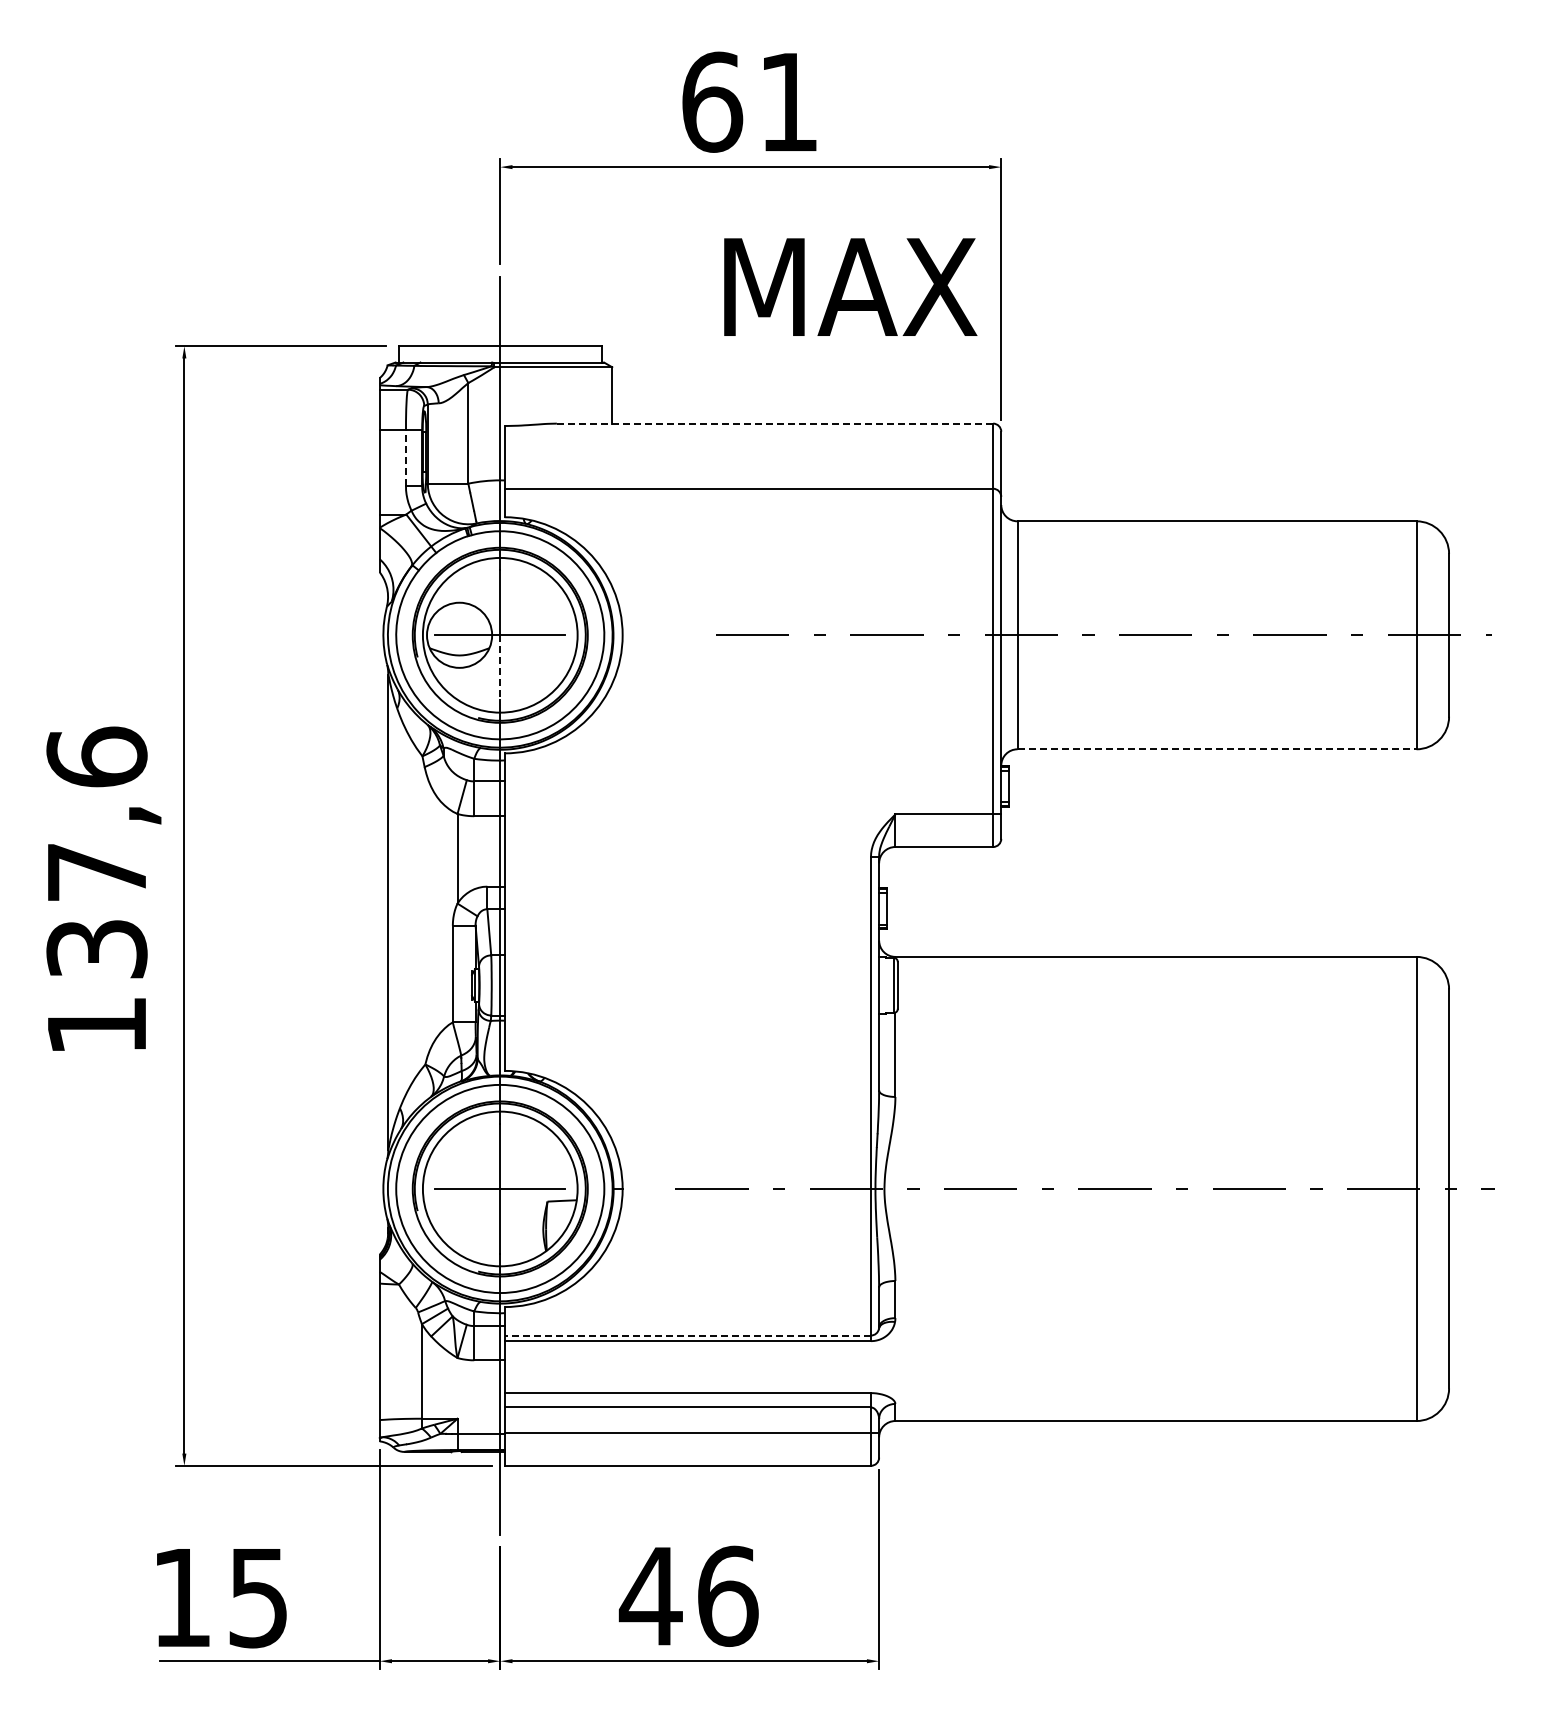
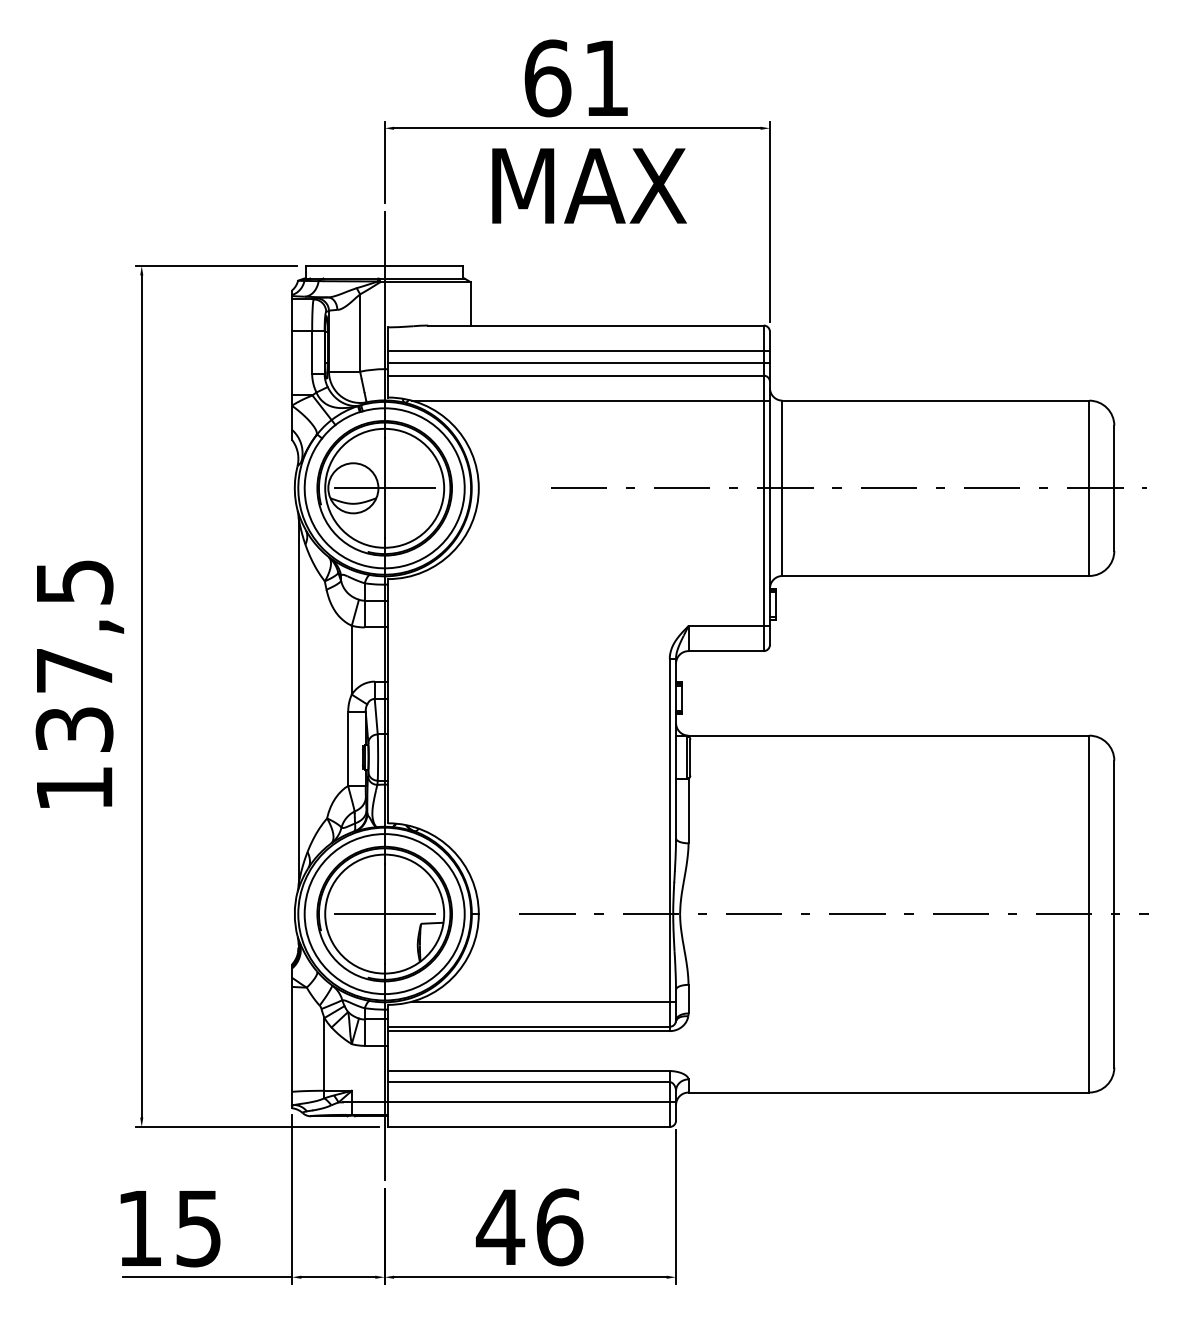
text: (850, 286) -> (589, 185), moved
line: (775, 423) -> (596, 325), dashed -> solid
line: (752, 456) -> (578, 350), added
line: (406, 458) -> (312, 352), dashed -> solid
line: (752, 472) -> (578, 363), added
line: (768, 521) -> (590, 400), added
line: (500, 667) -> (384, 513), dashed -> solid
line: (1217, 749) -> (936, 576), dashed -> solid
text: (96, 756) -> (74, 581), 137,6 -> 137,5
line: (707, 1302) -> (544, 1001), added
line: (687, 1335) -> (528, 1026), dashed -> solid

